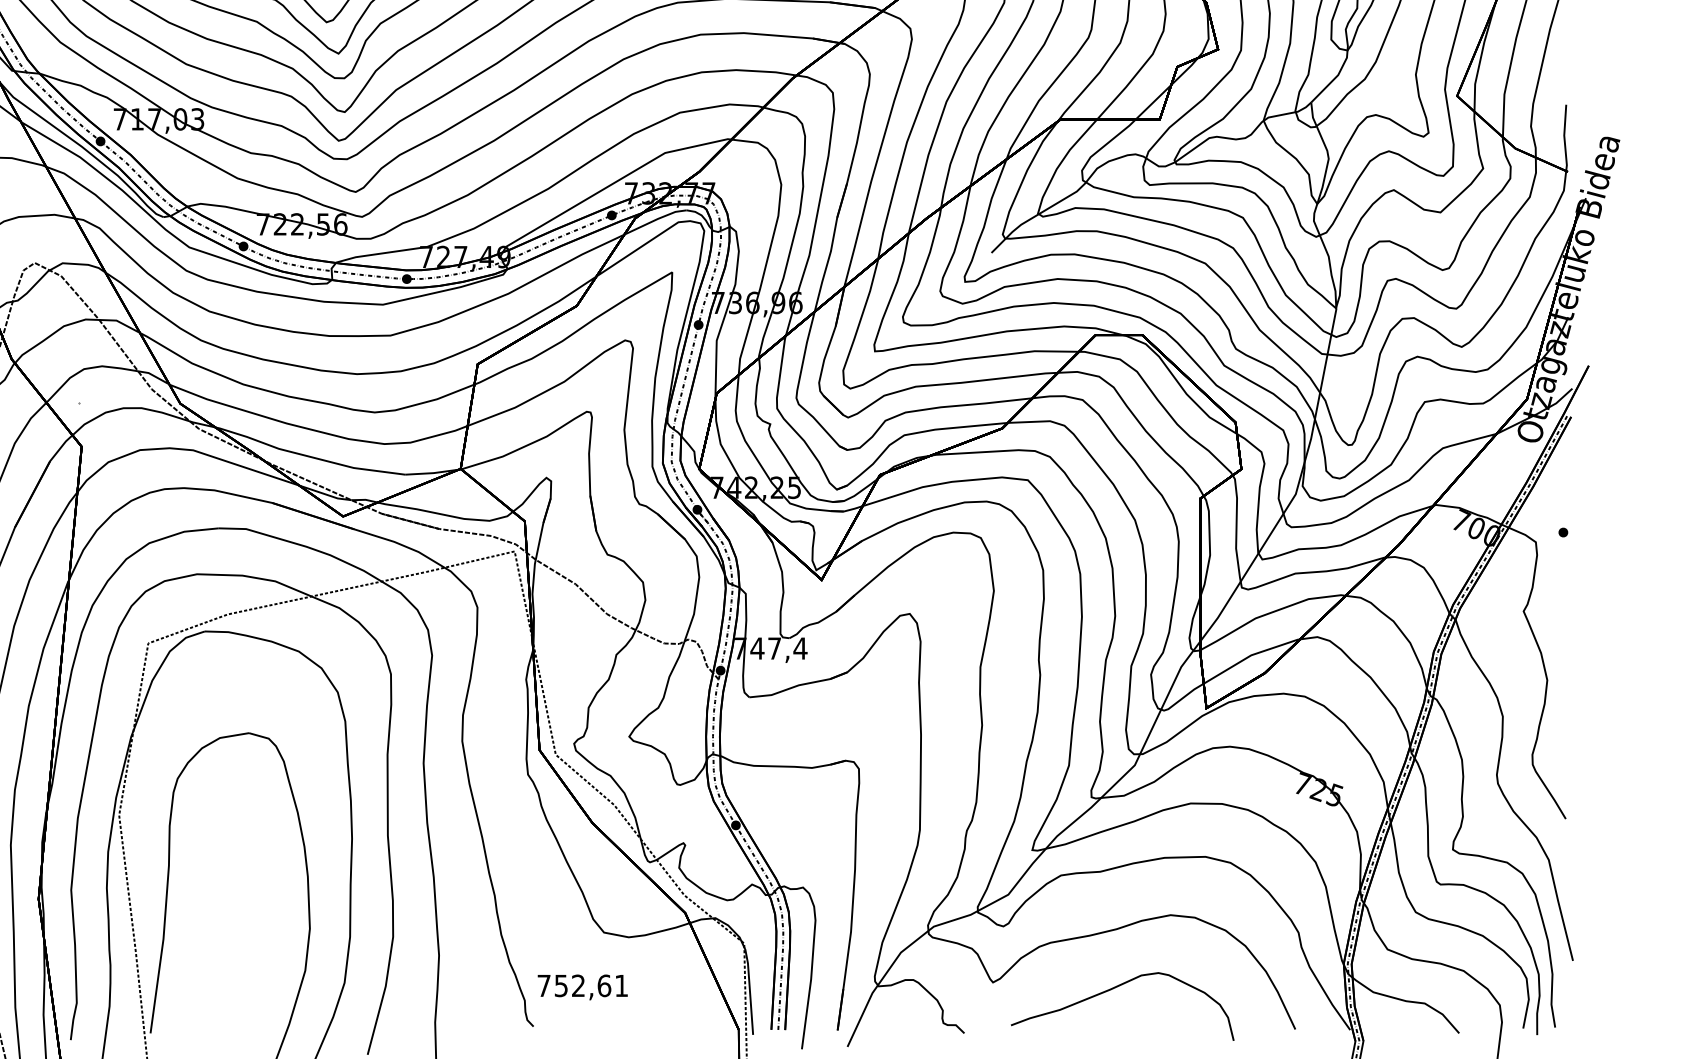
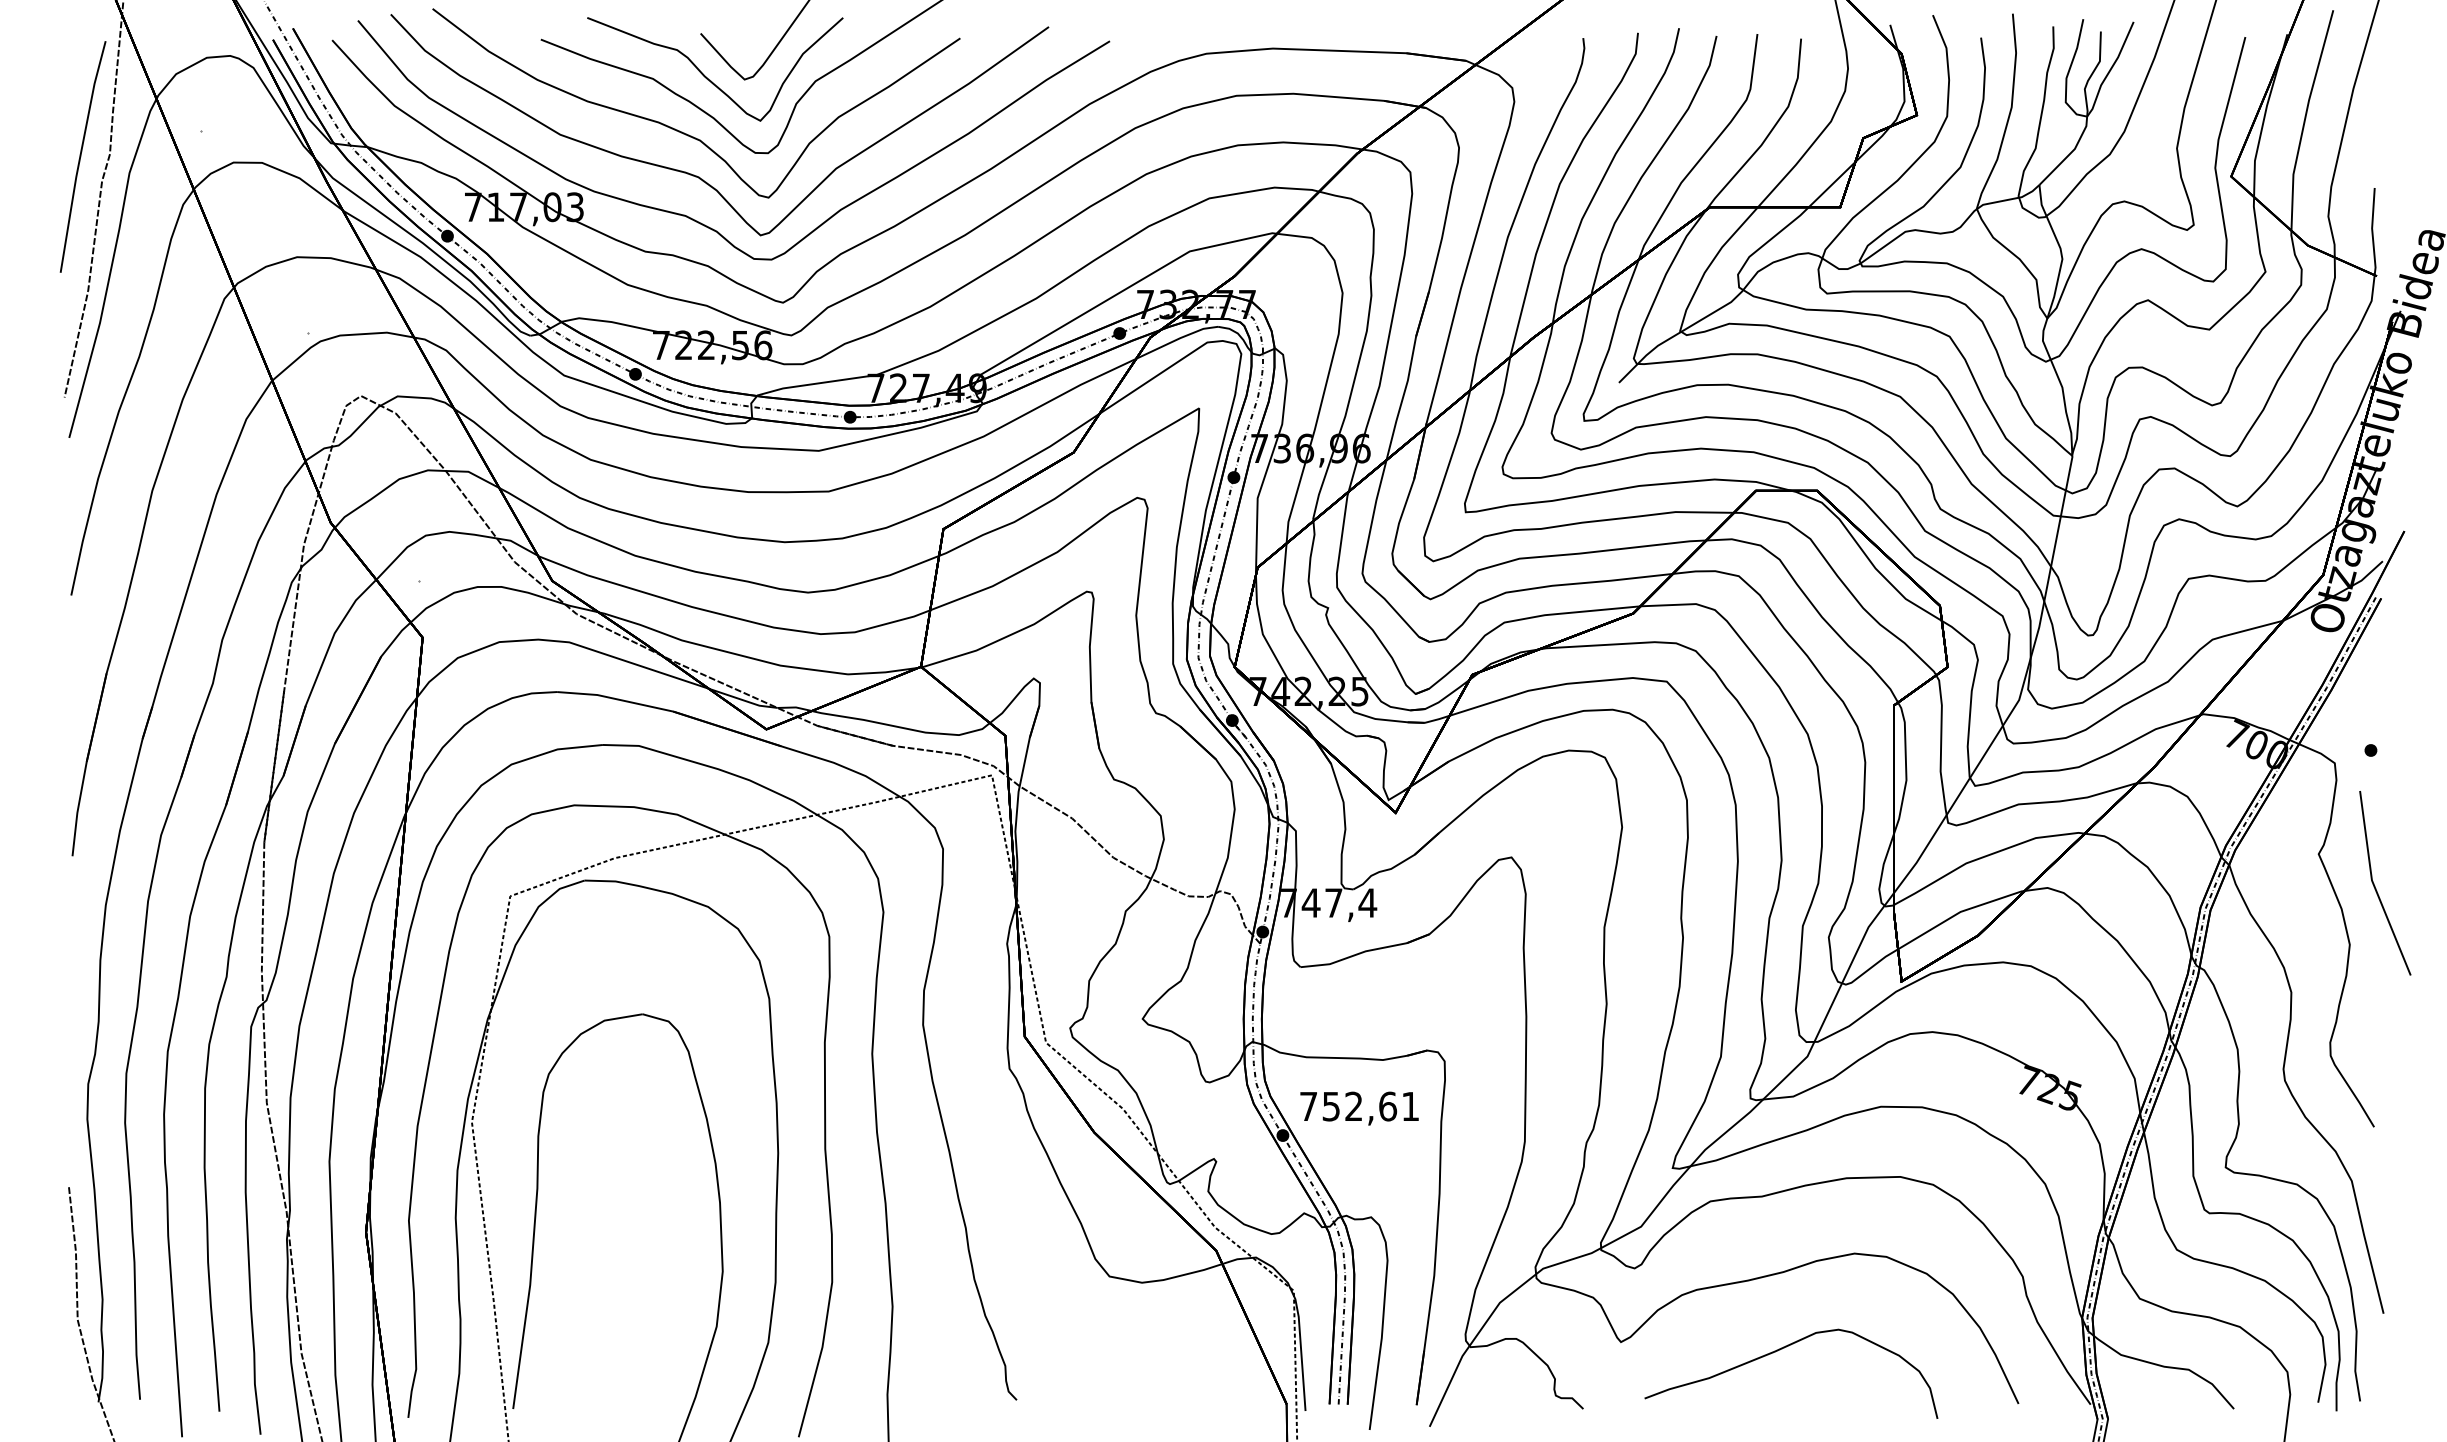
line: (1567, 637) -> (2376, 888), added
text: (582, 987) -> (1359, 1108), moved

